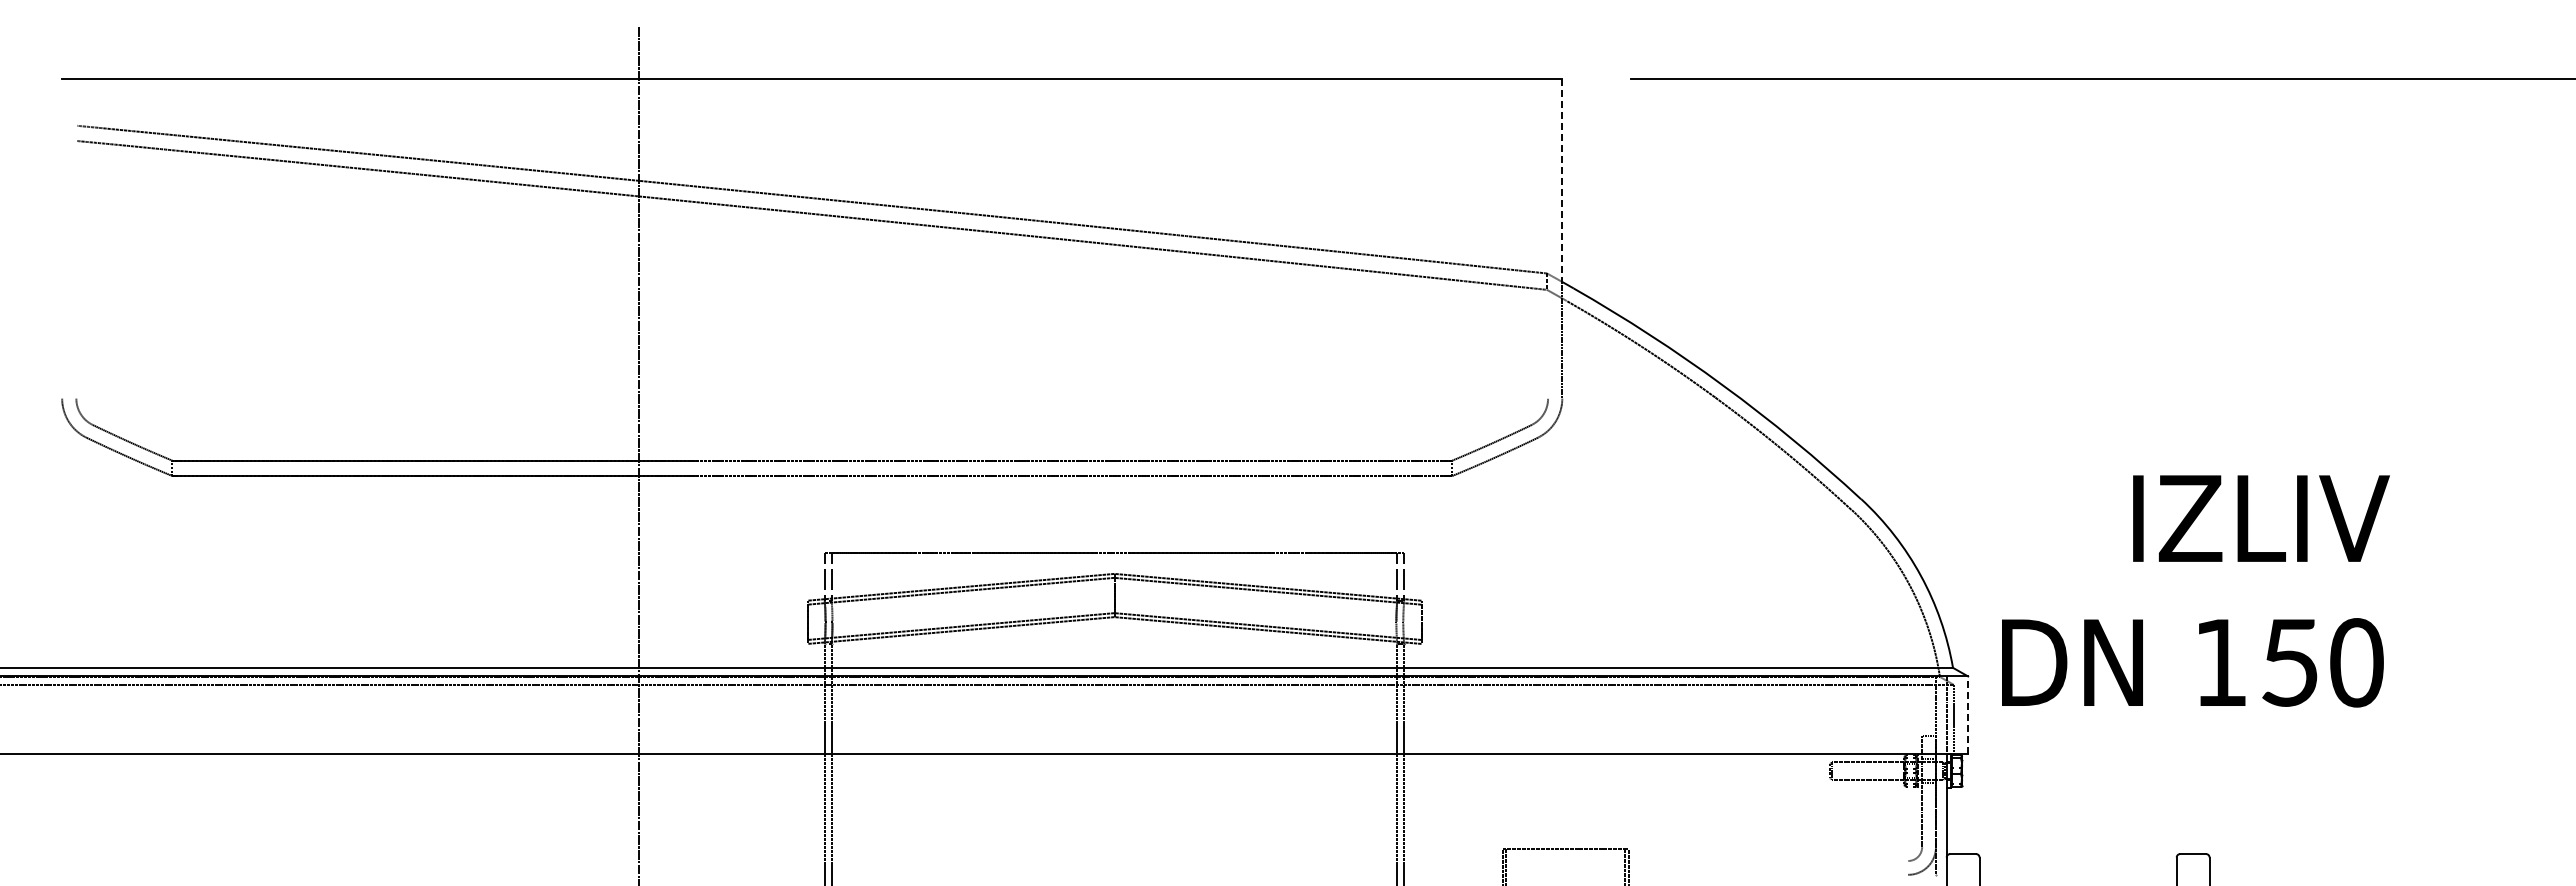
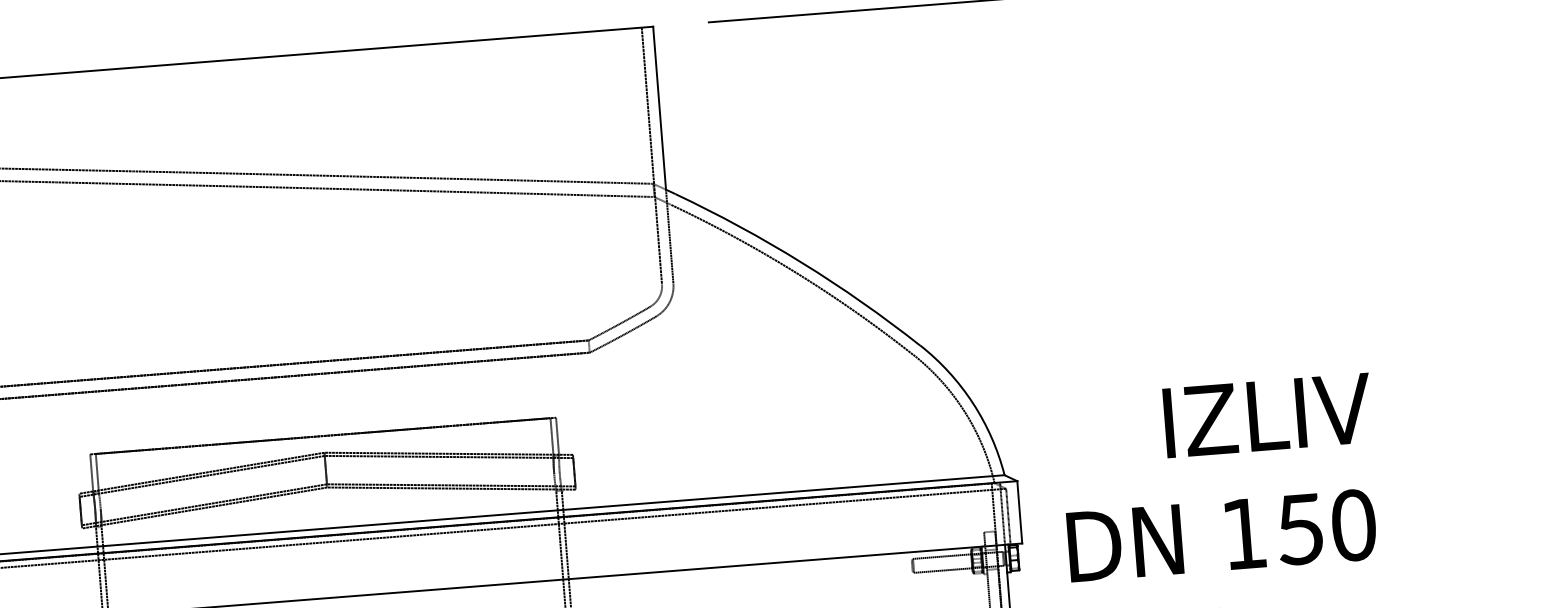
line: (1562, 181) -> (659, 108), dashed -> solid
line: (1548, 238) -> (652, 155), added
text: (2195, 591) -> (1219, 478), moved
line: (1968, 715) -> (1020, 512), dashed -> solid

